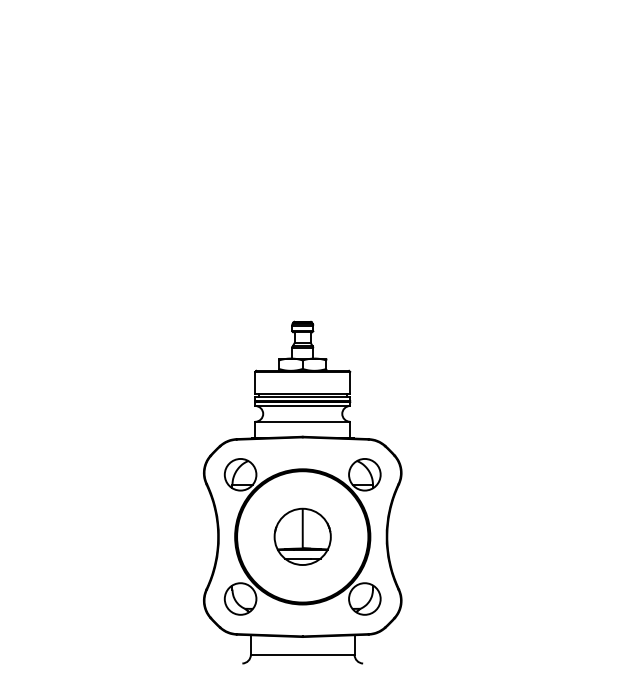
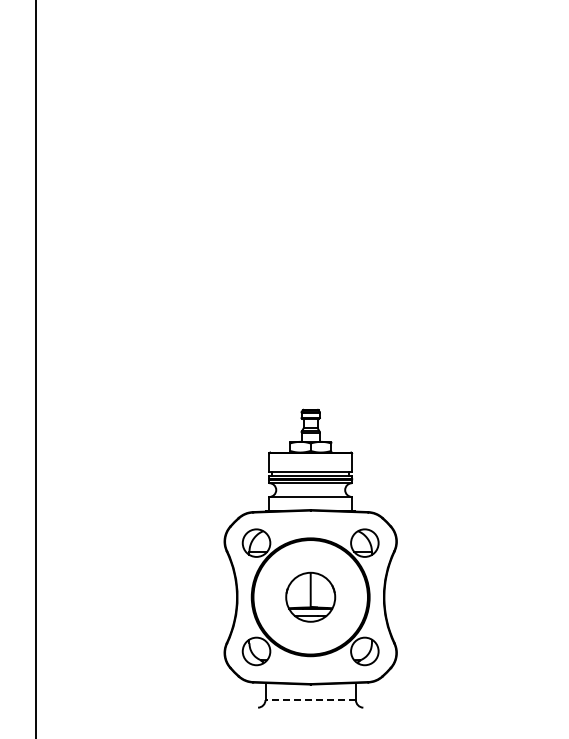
line: (302, 655) -> (310, 700), solid -> dashed

